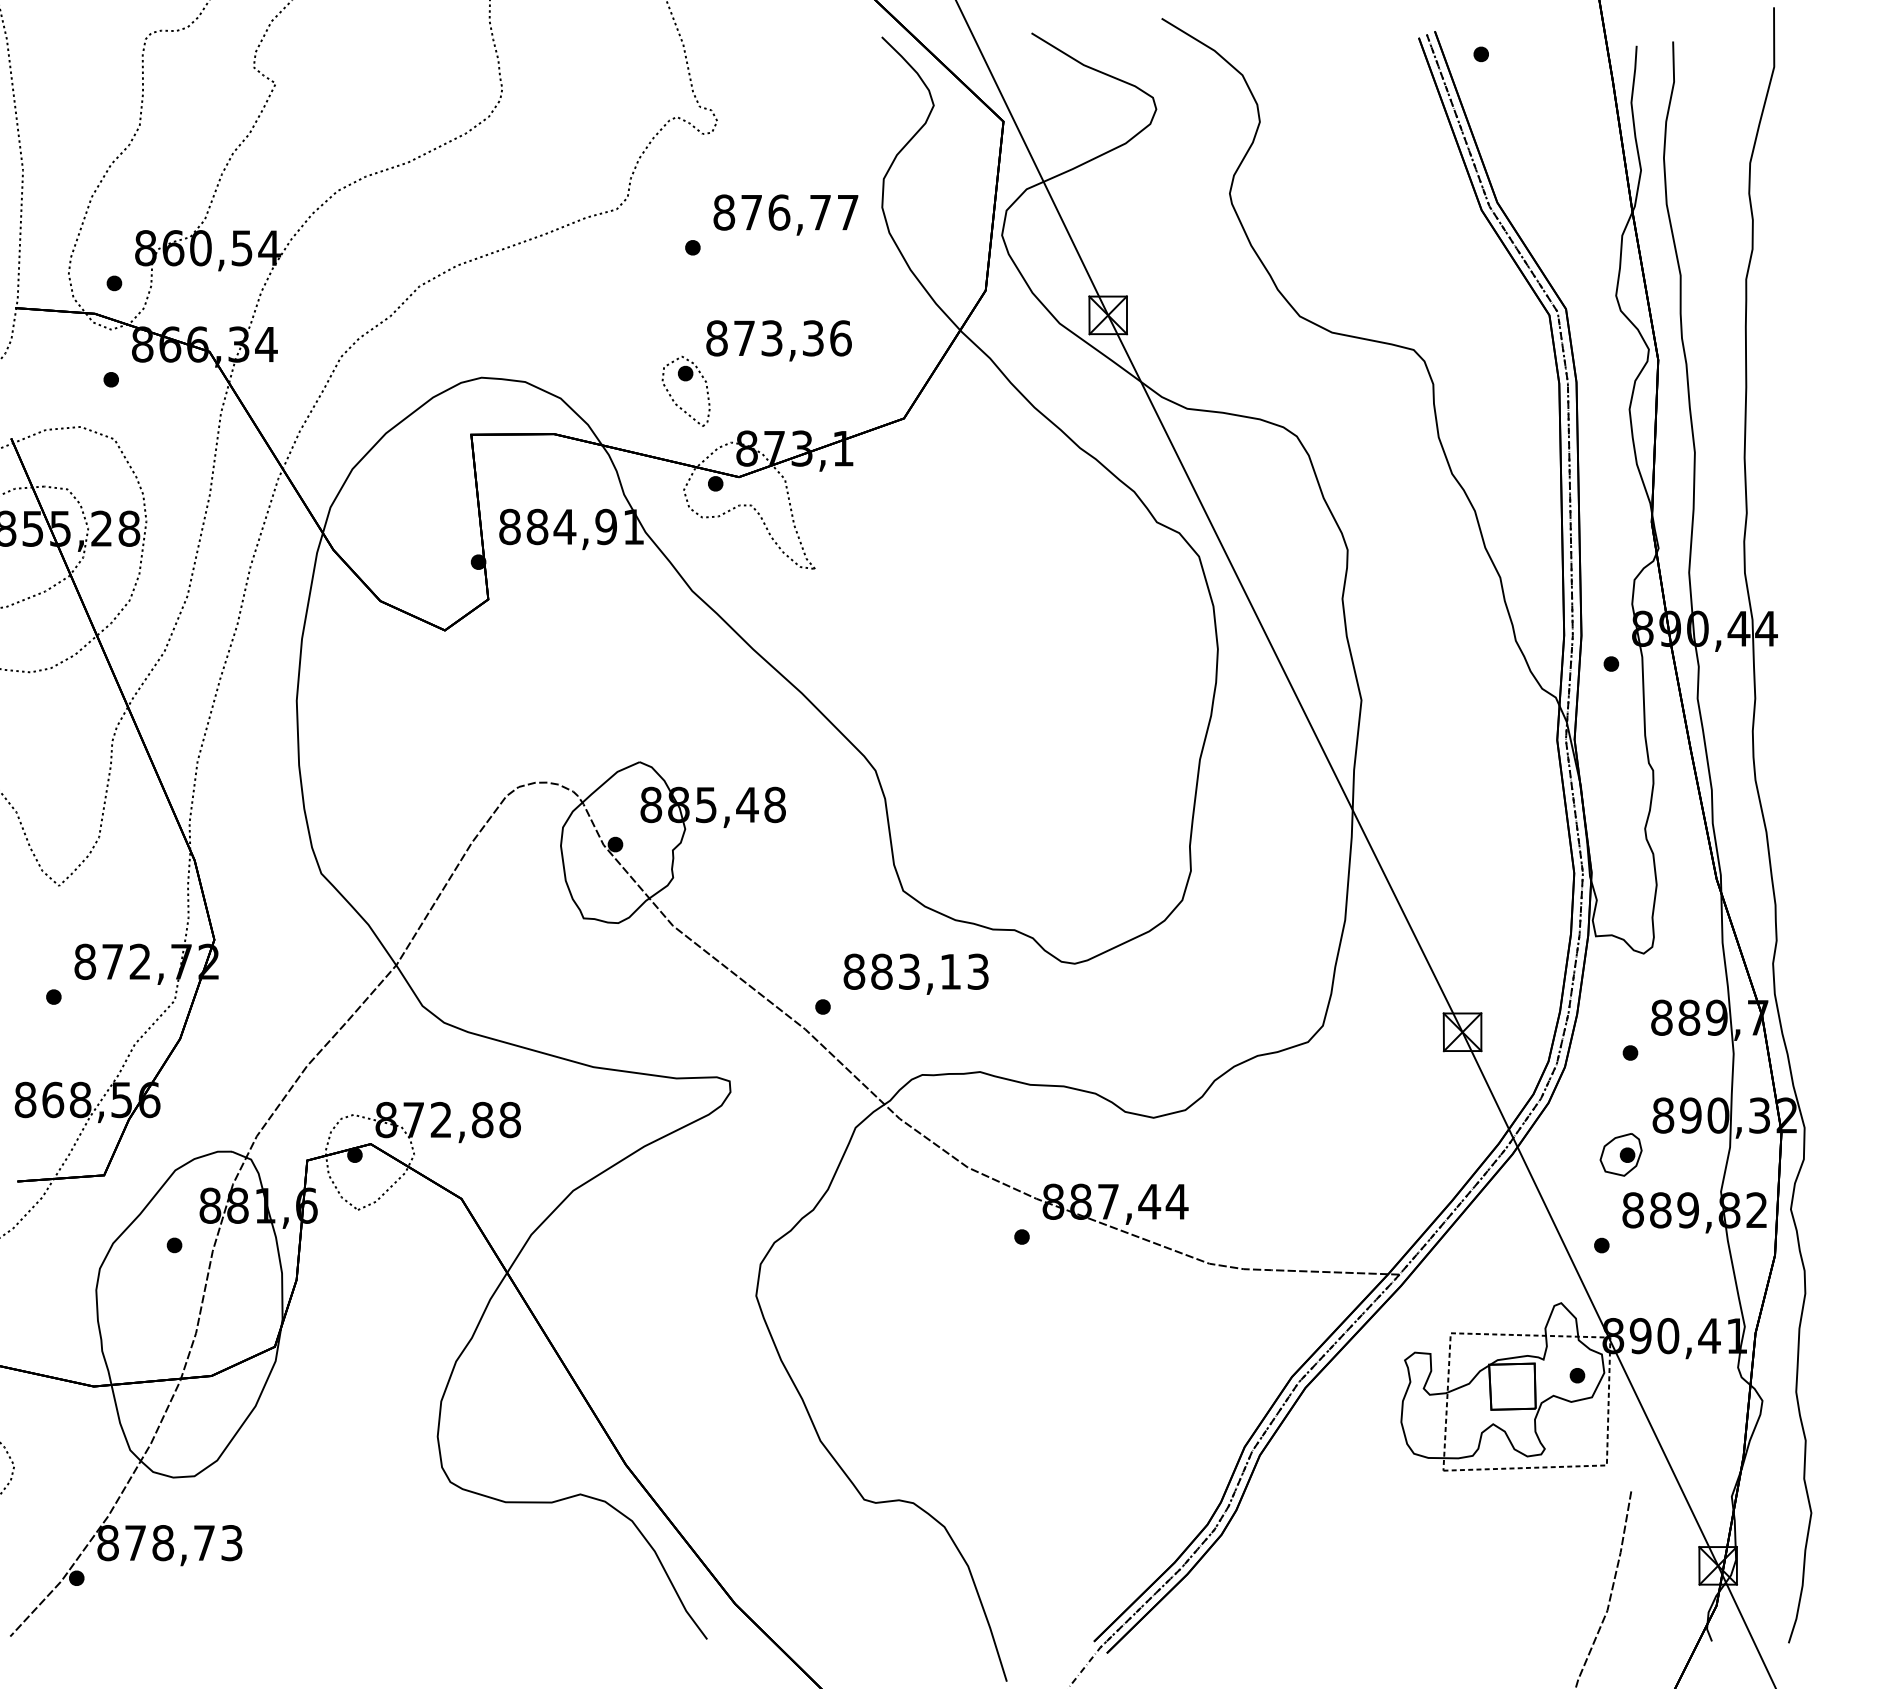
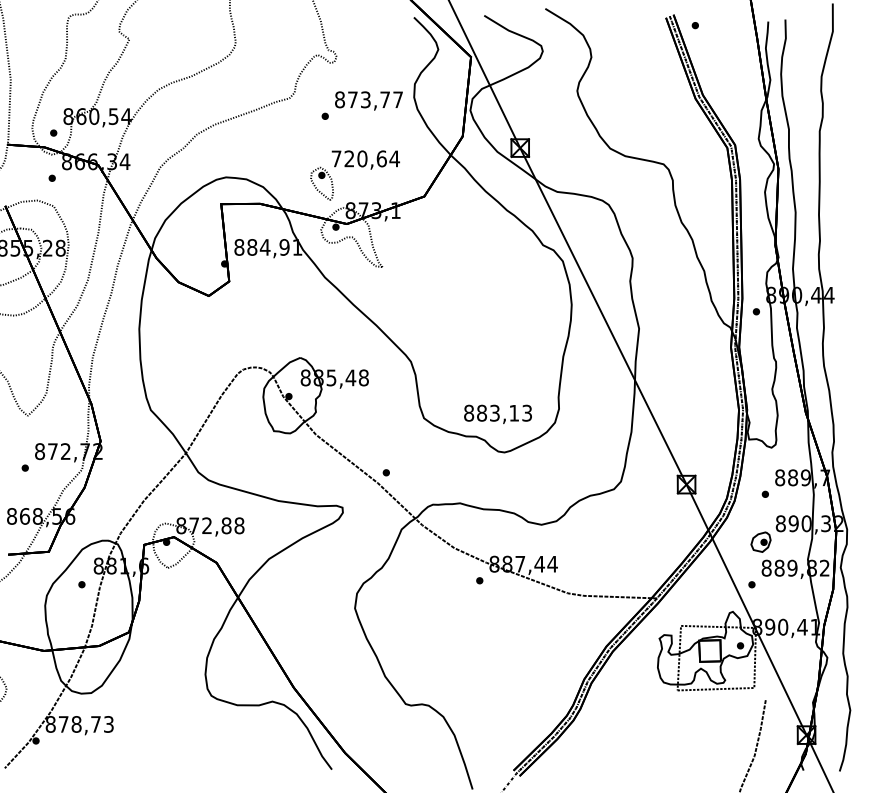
text: (778, 211) -> (365, 99), 876,77 -> 873,77
text: (778, 337) -> (365, 158), 873,36 -> 720,64
text: (914, 972) -> (497, 413), moved

